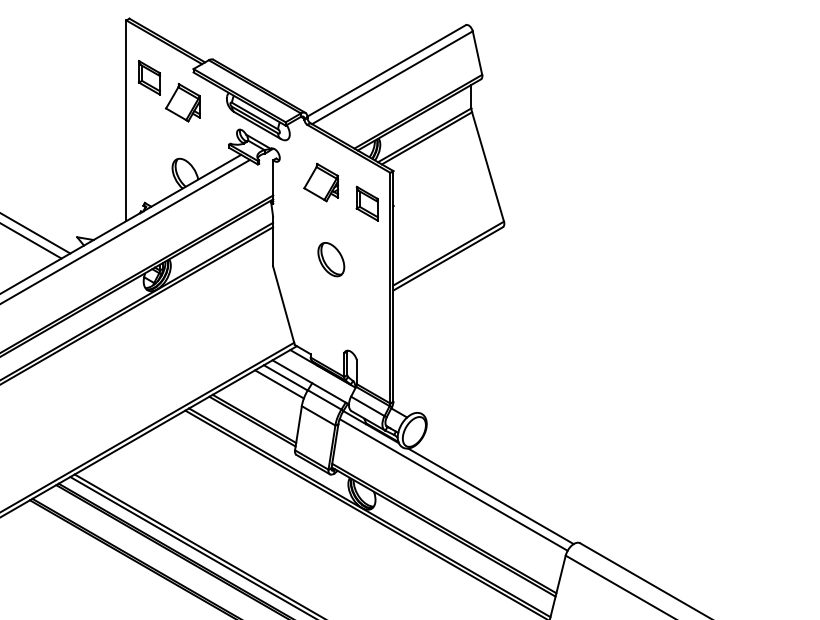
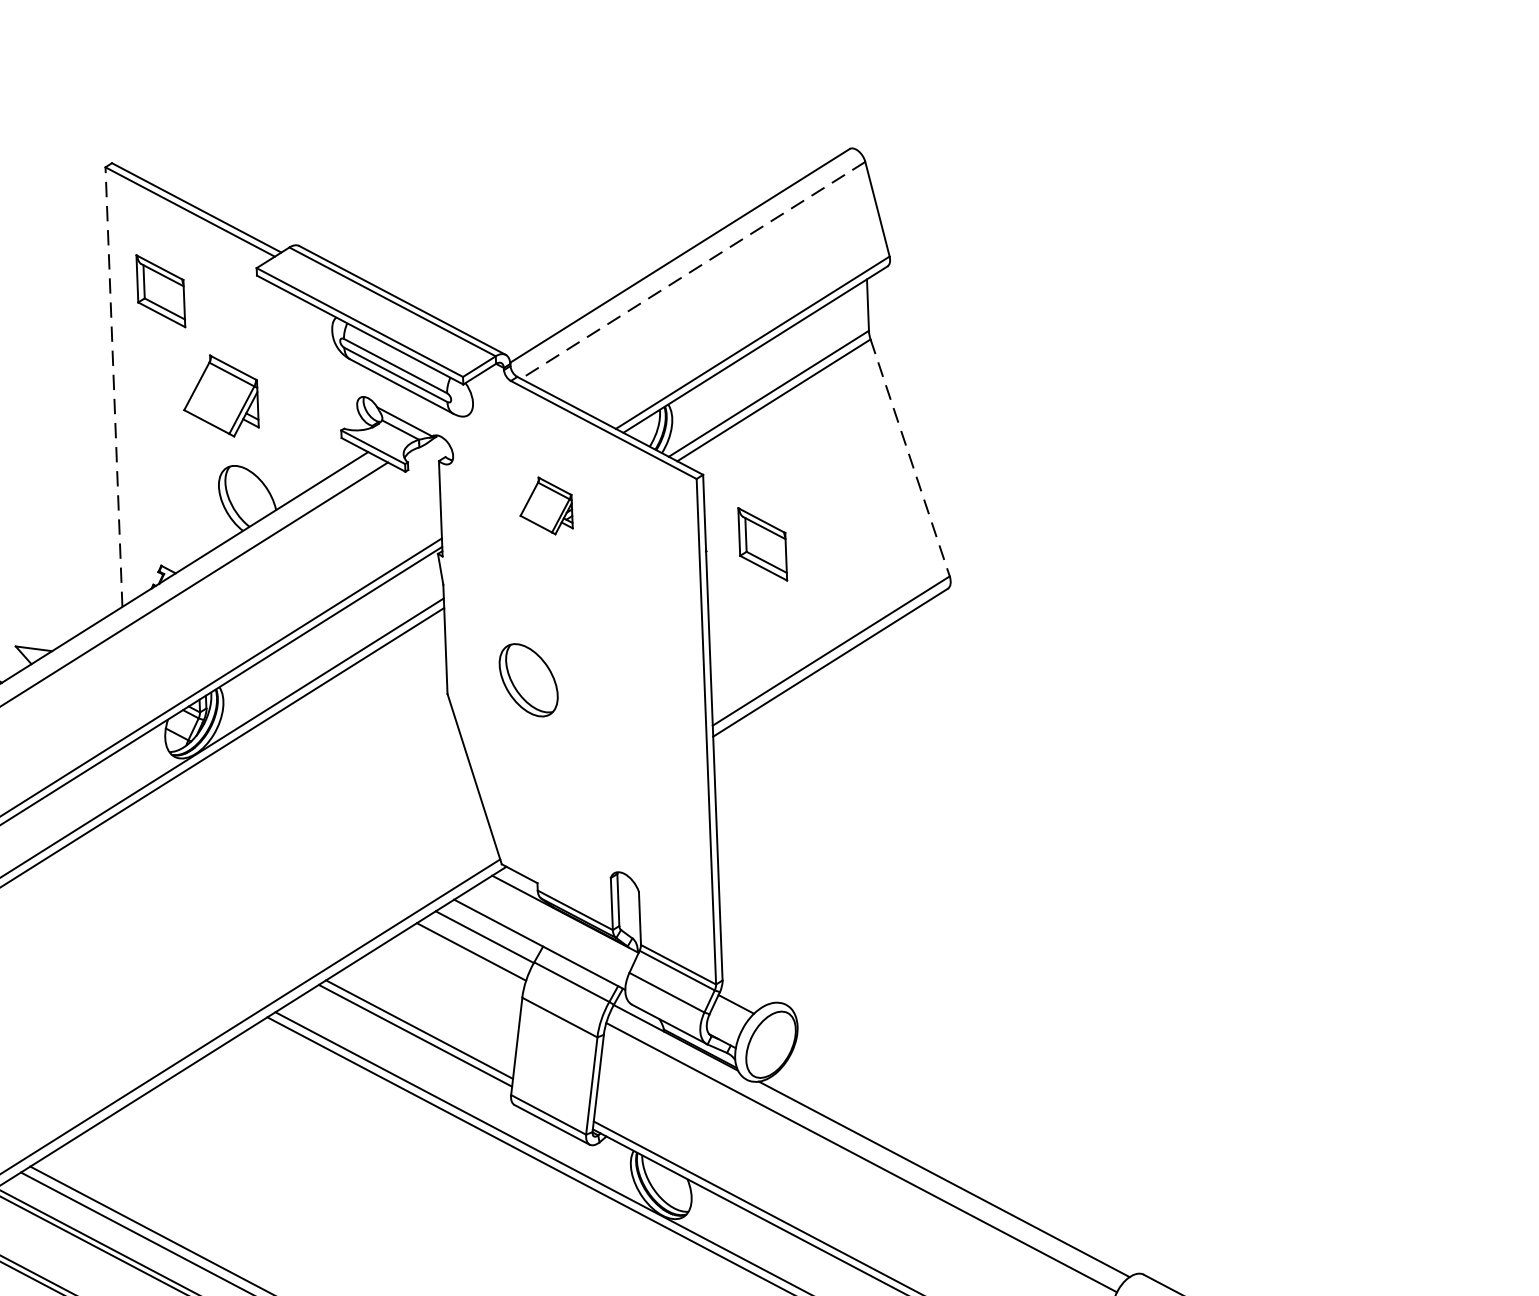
line: (392, 77) -> (693, 269), solid -> dashed
part: (182, 102) -> (219, 395), moved
line: (126, 120) -> (113, 386), solid -> dashed
line: (488, 166) -> (911, 456), solid -> dashed
part: (321, 182) -> (546, 505), size x0.7
part: (366, 203) -> (760, 543), moved
part: (331, 259) -> (529, 679), moved

